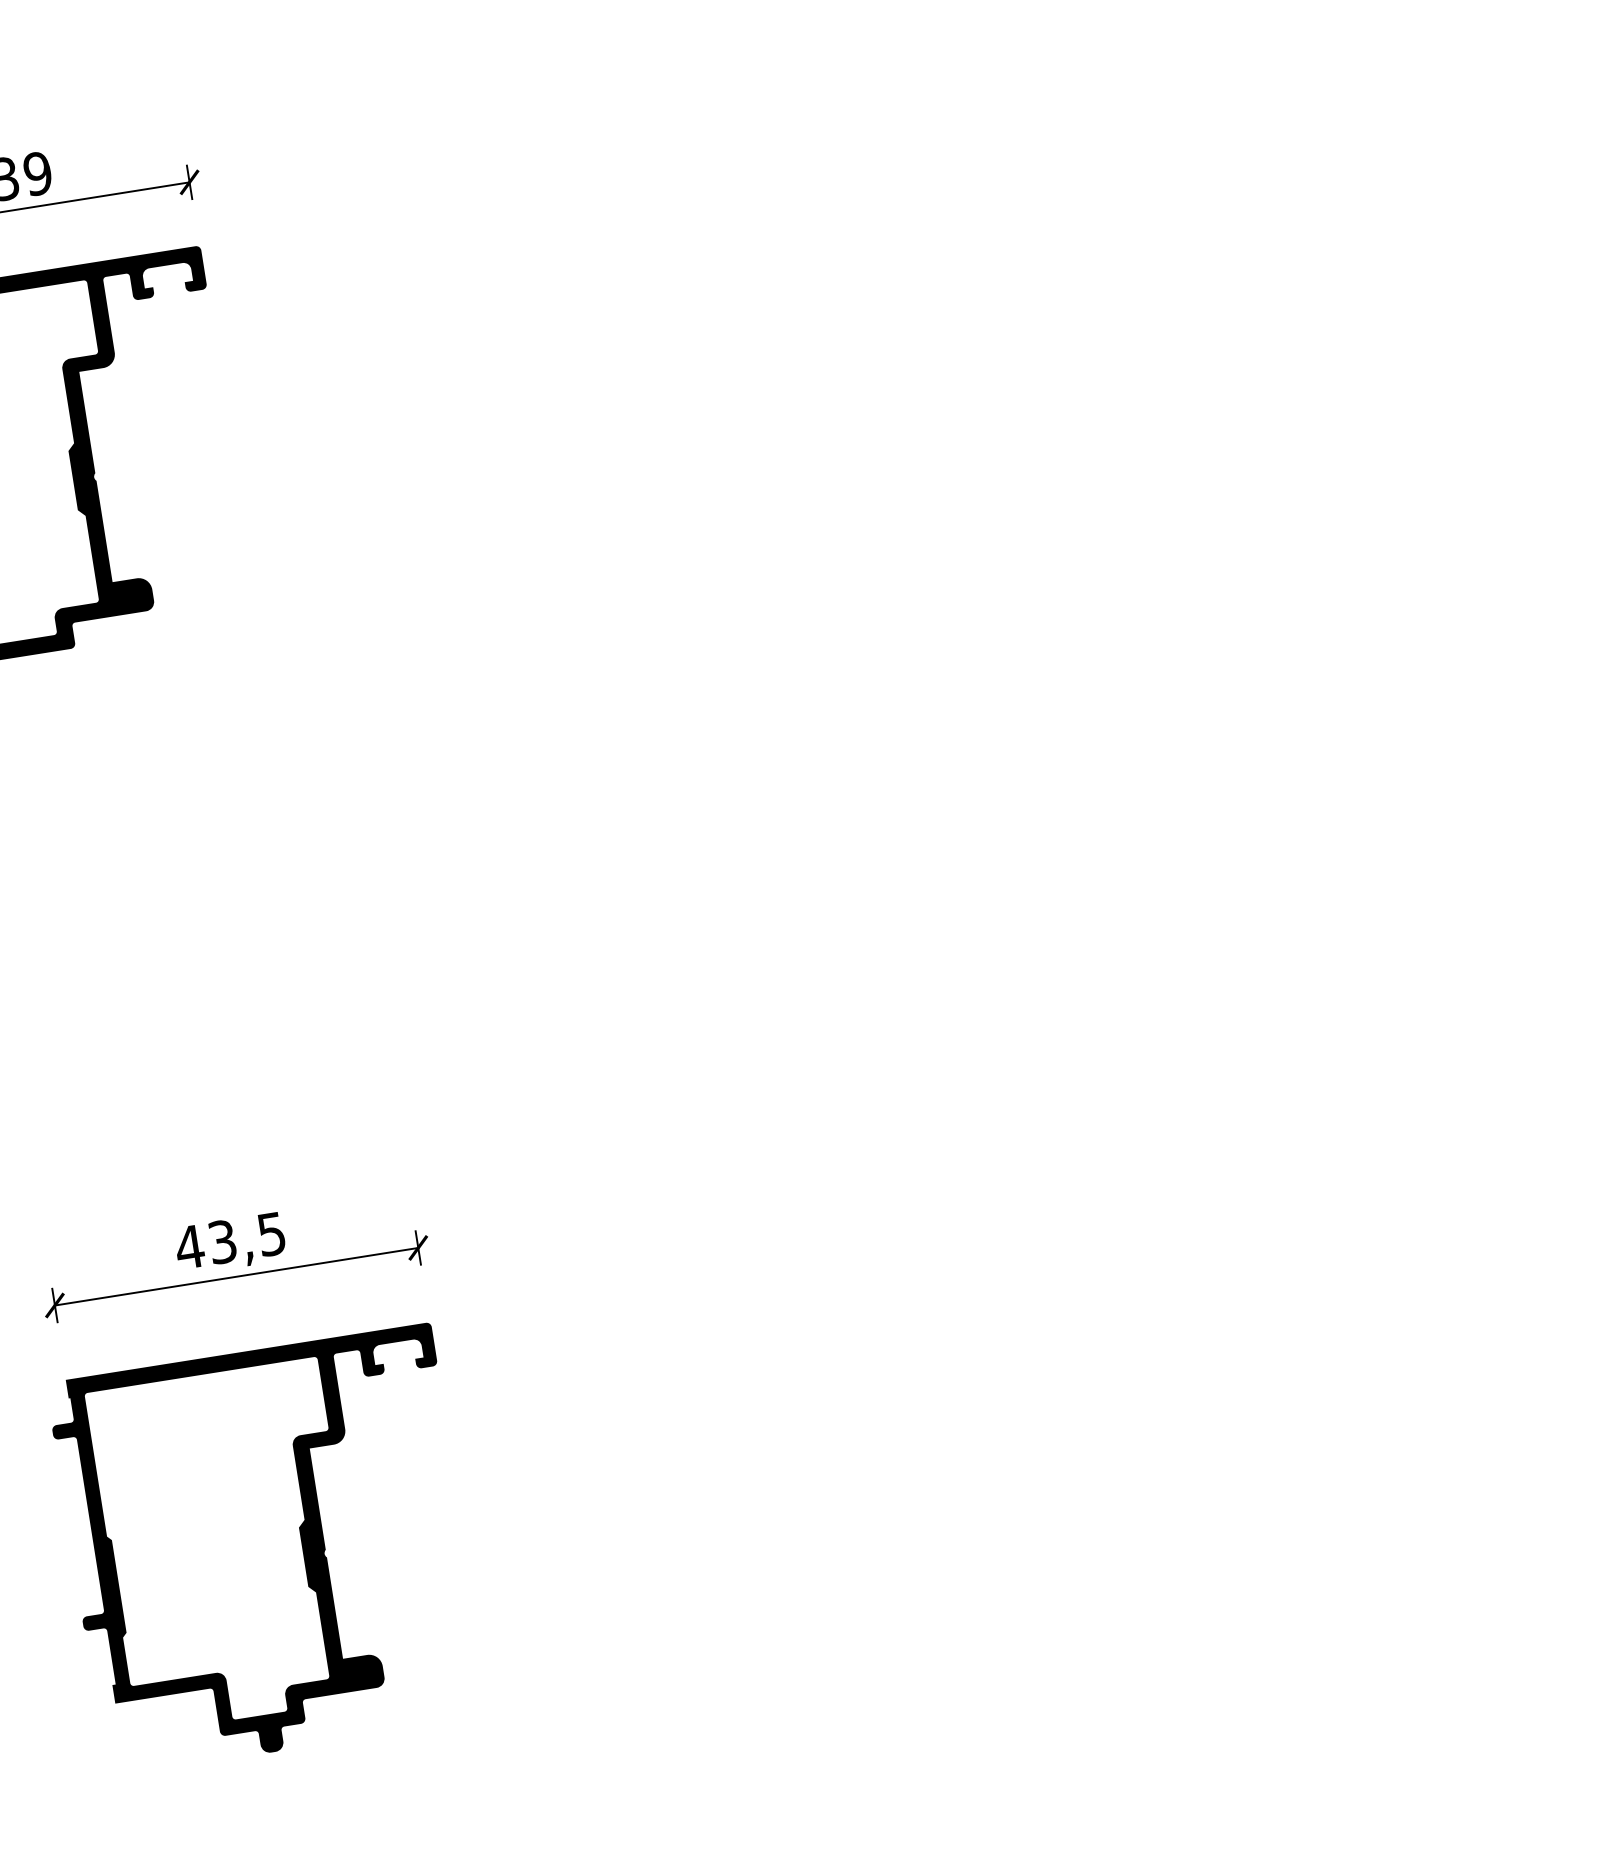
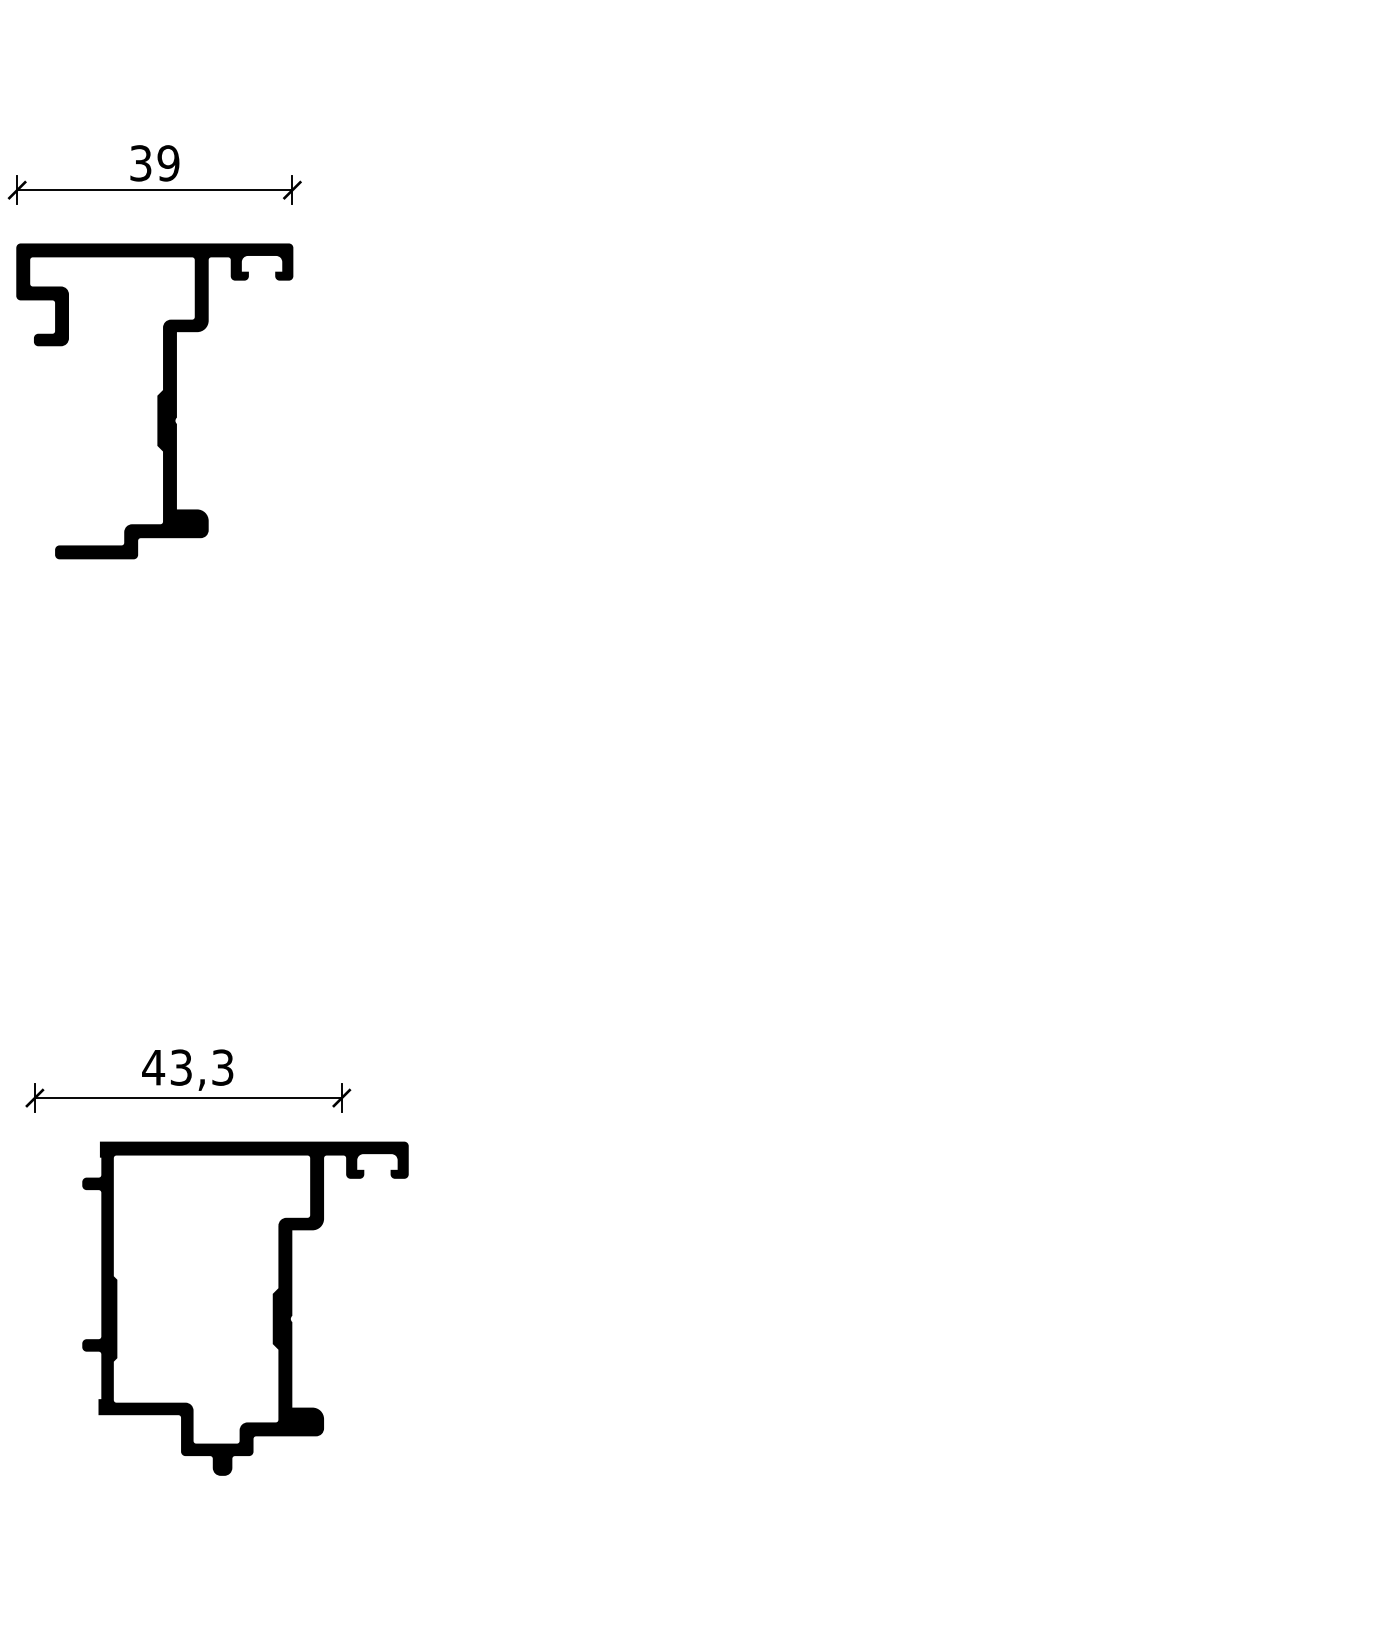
text: (271, 1234) -> (222, 1067), 43,5 -> 43,3
part: (269, 1550) -> (245, 1308), moved

